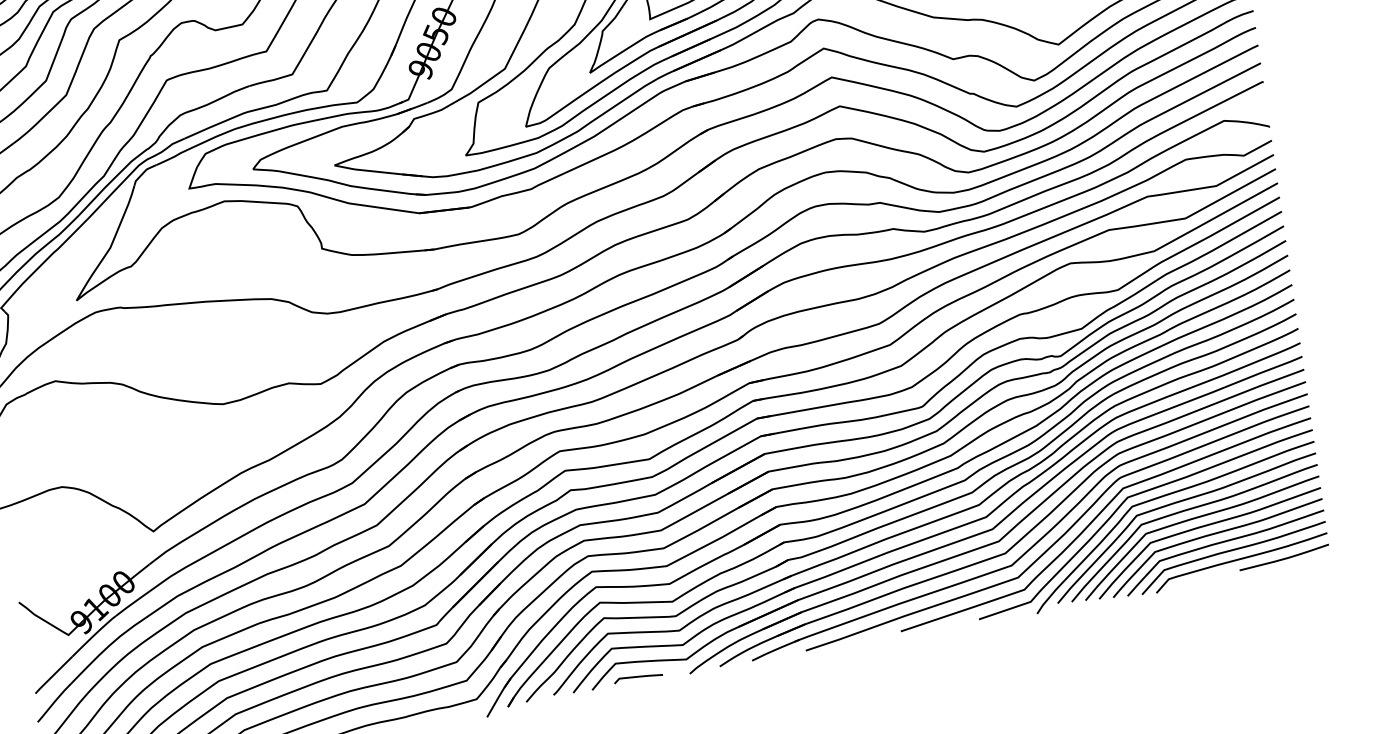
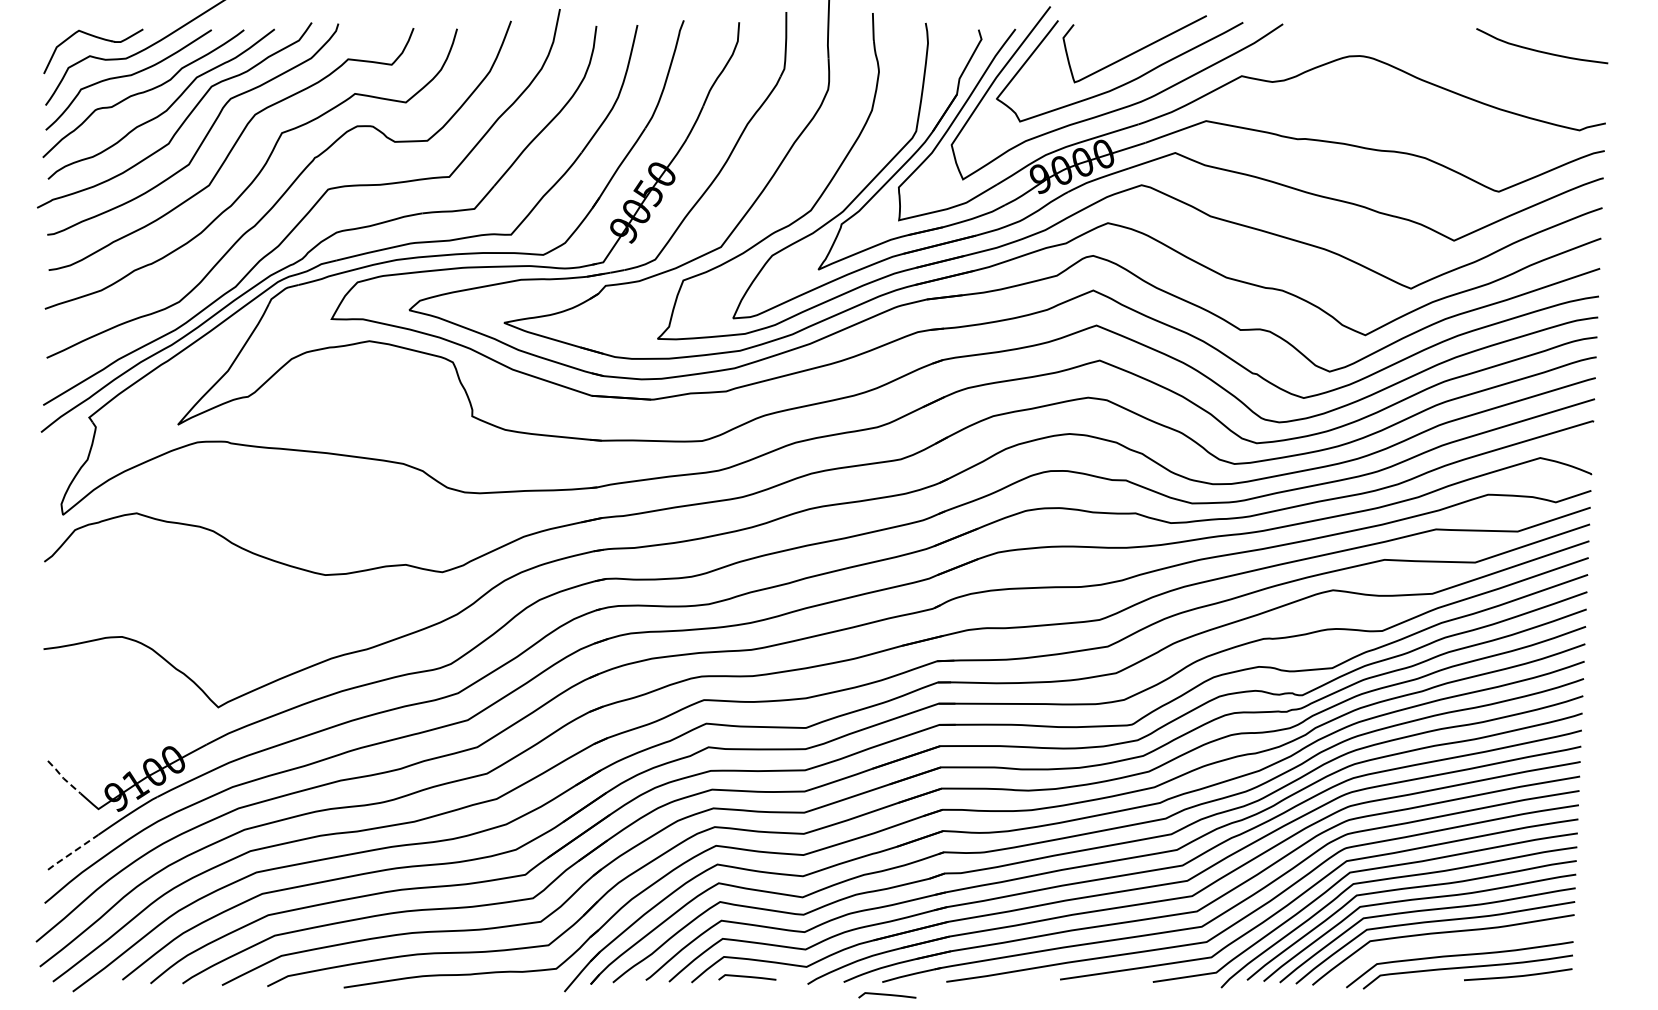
curve: (1220, 543) -> (1447, 945), removed
line: (34, 614) -> (63, 778), solid -> dashed
curve: (758, 671) -> (887, 995), added
line: (53, 675) -> (72, 852), solid -> dashed

